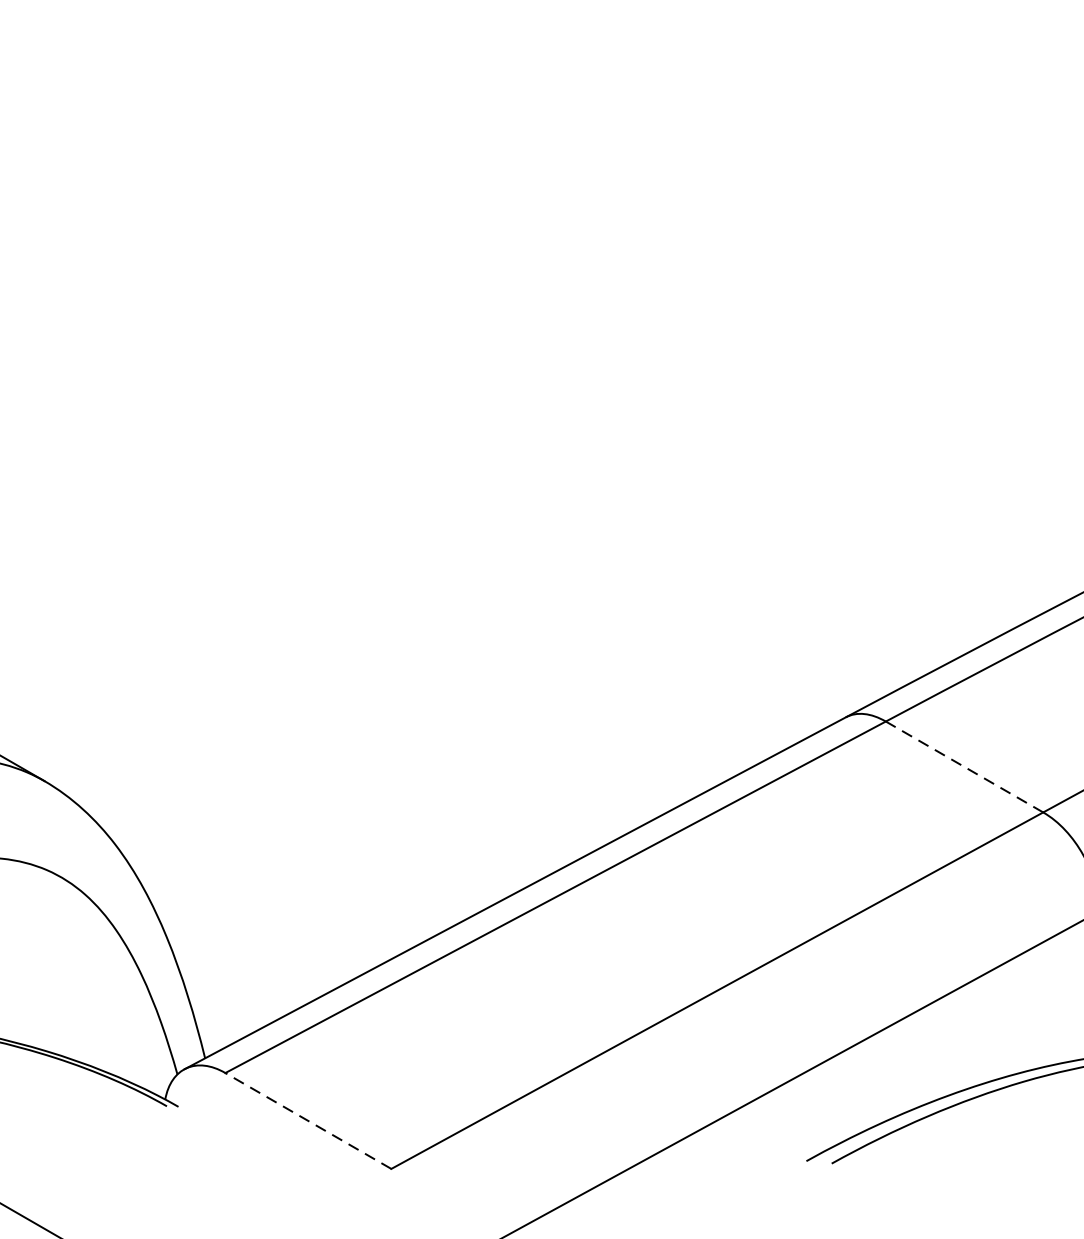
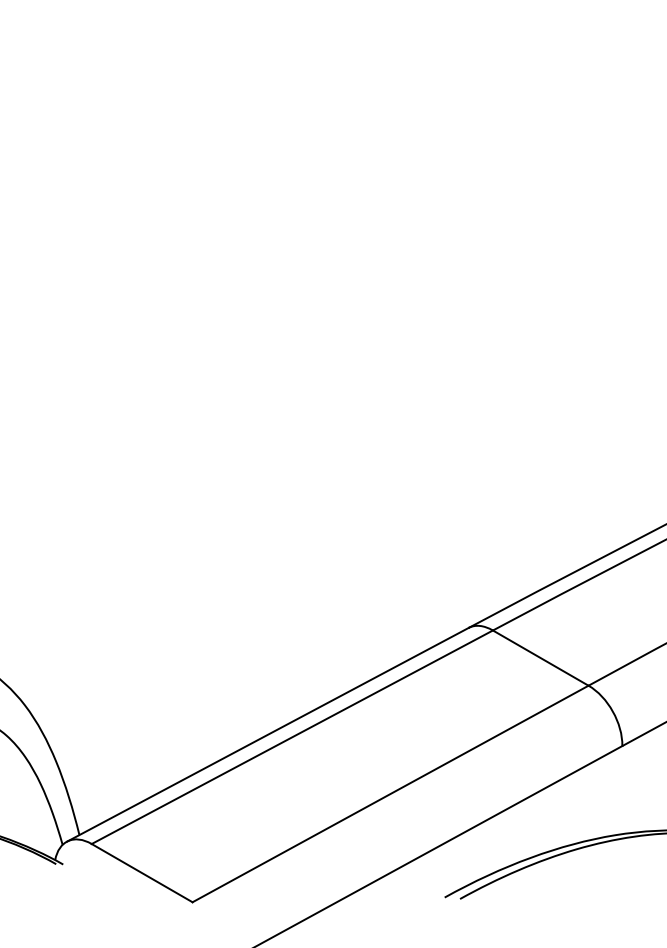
line: (964, 765) -> (540, 657), dashed -> solid
line: (307, 1119) -> (141, 872), dashed -> solid

